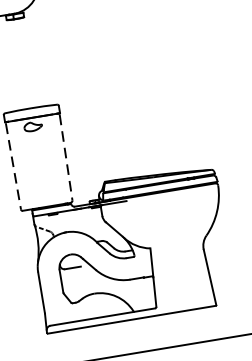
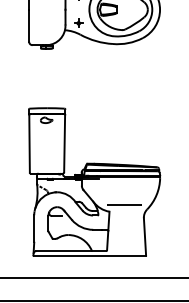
line: (66, 158) -> (64, 144), dashed -> solid
line: (13, 167) -> (29, 144), dashed -> solid
line: (171, 235) -> (124, 205), added

